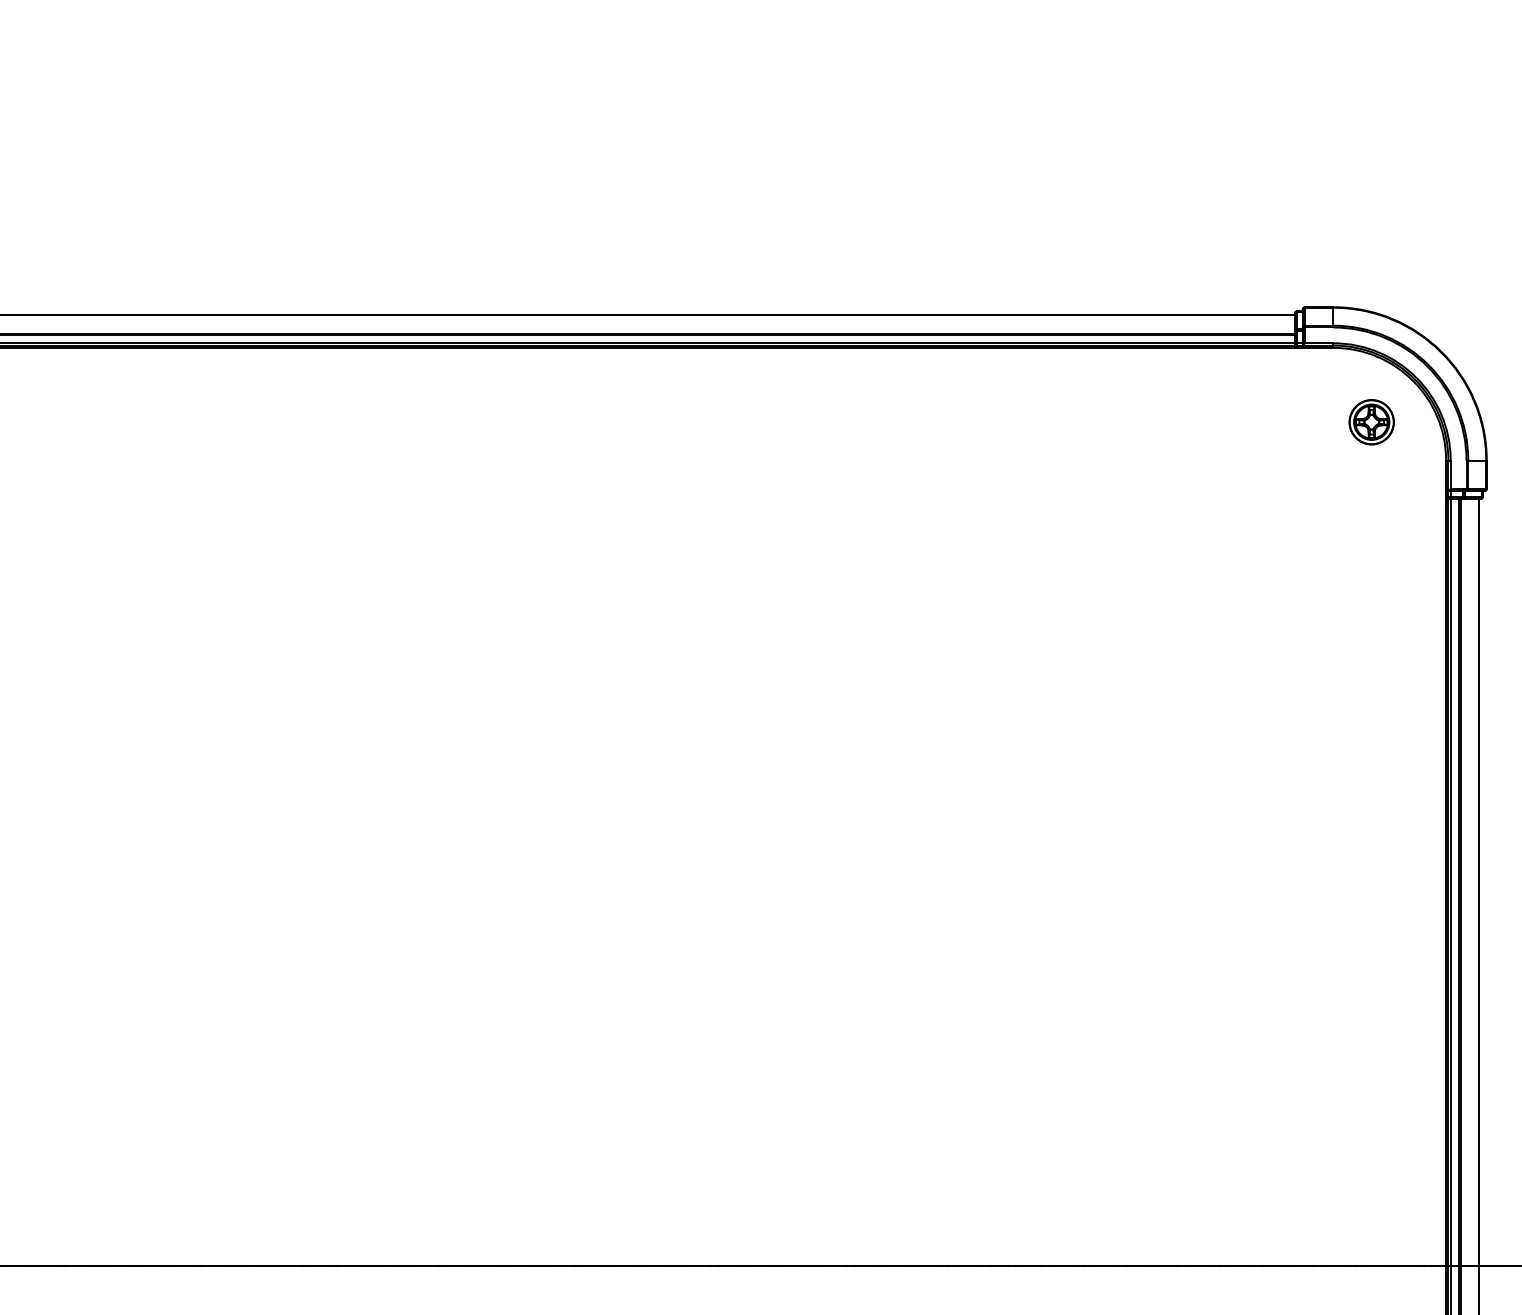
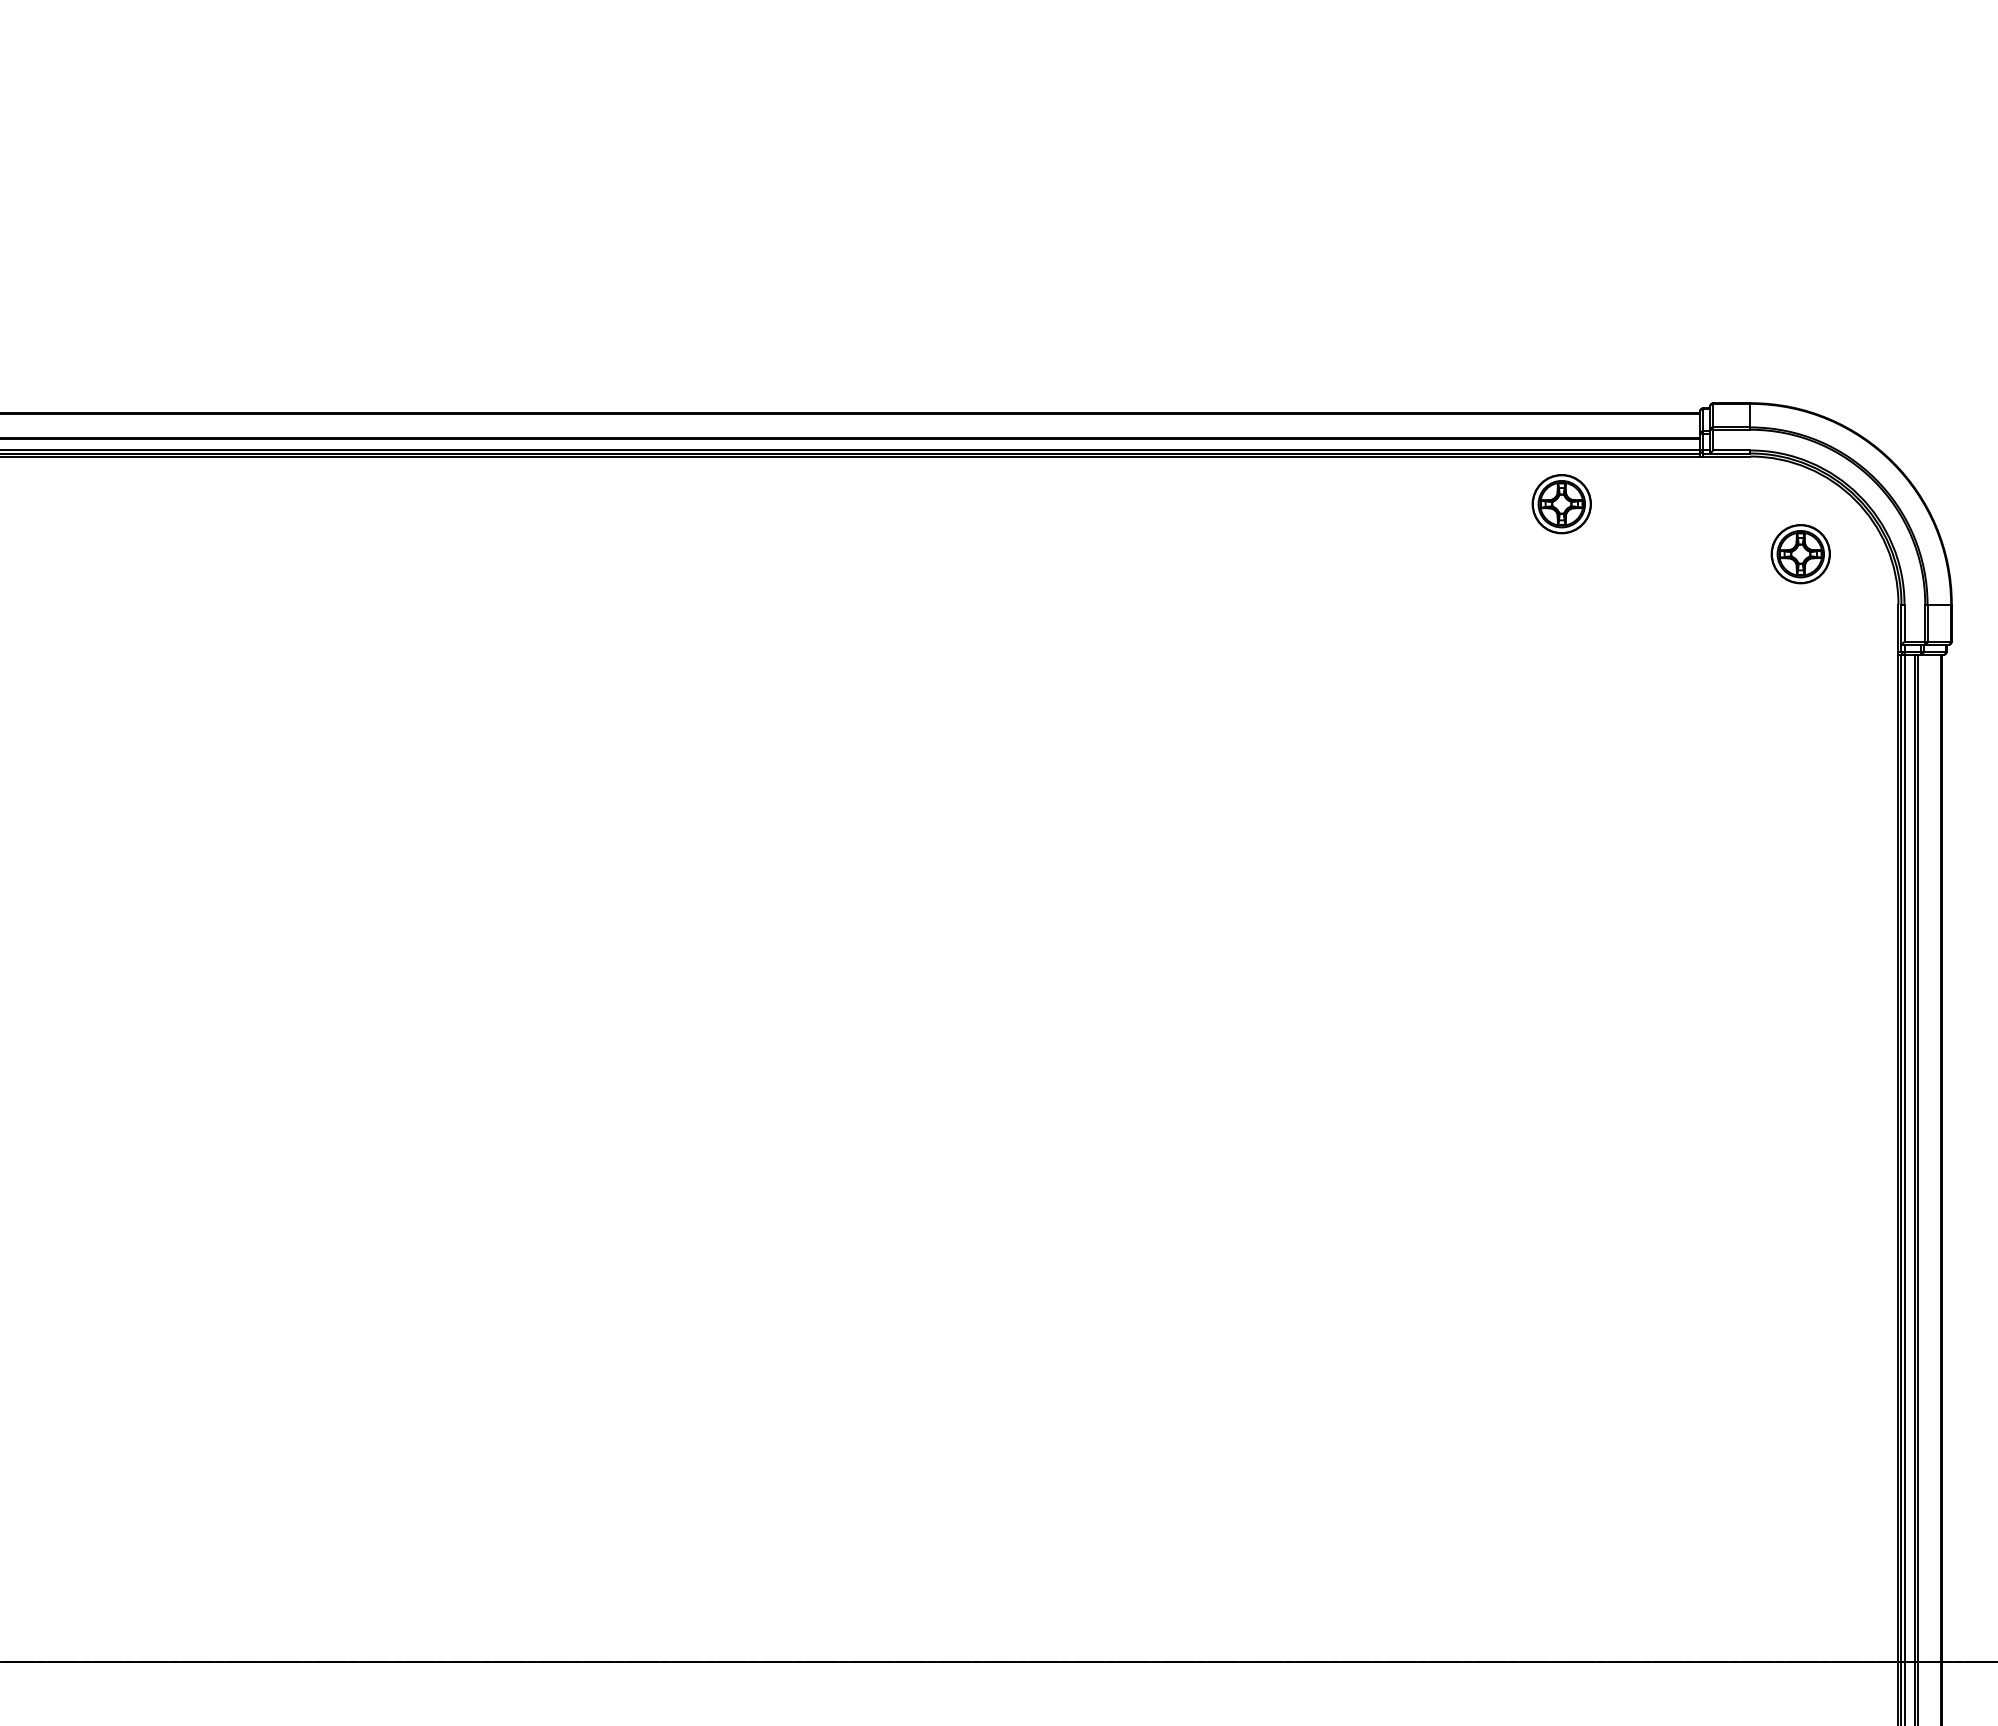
part: (1189, 384) -> (1561, 504), added

